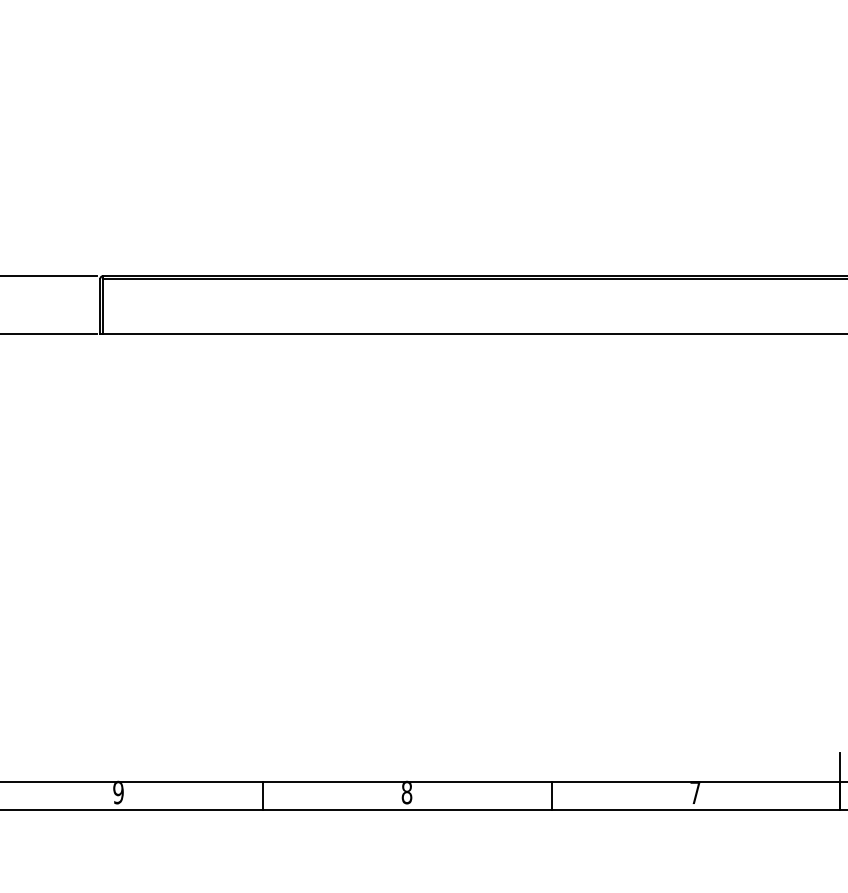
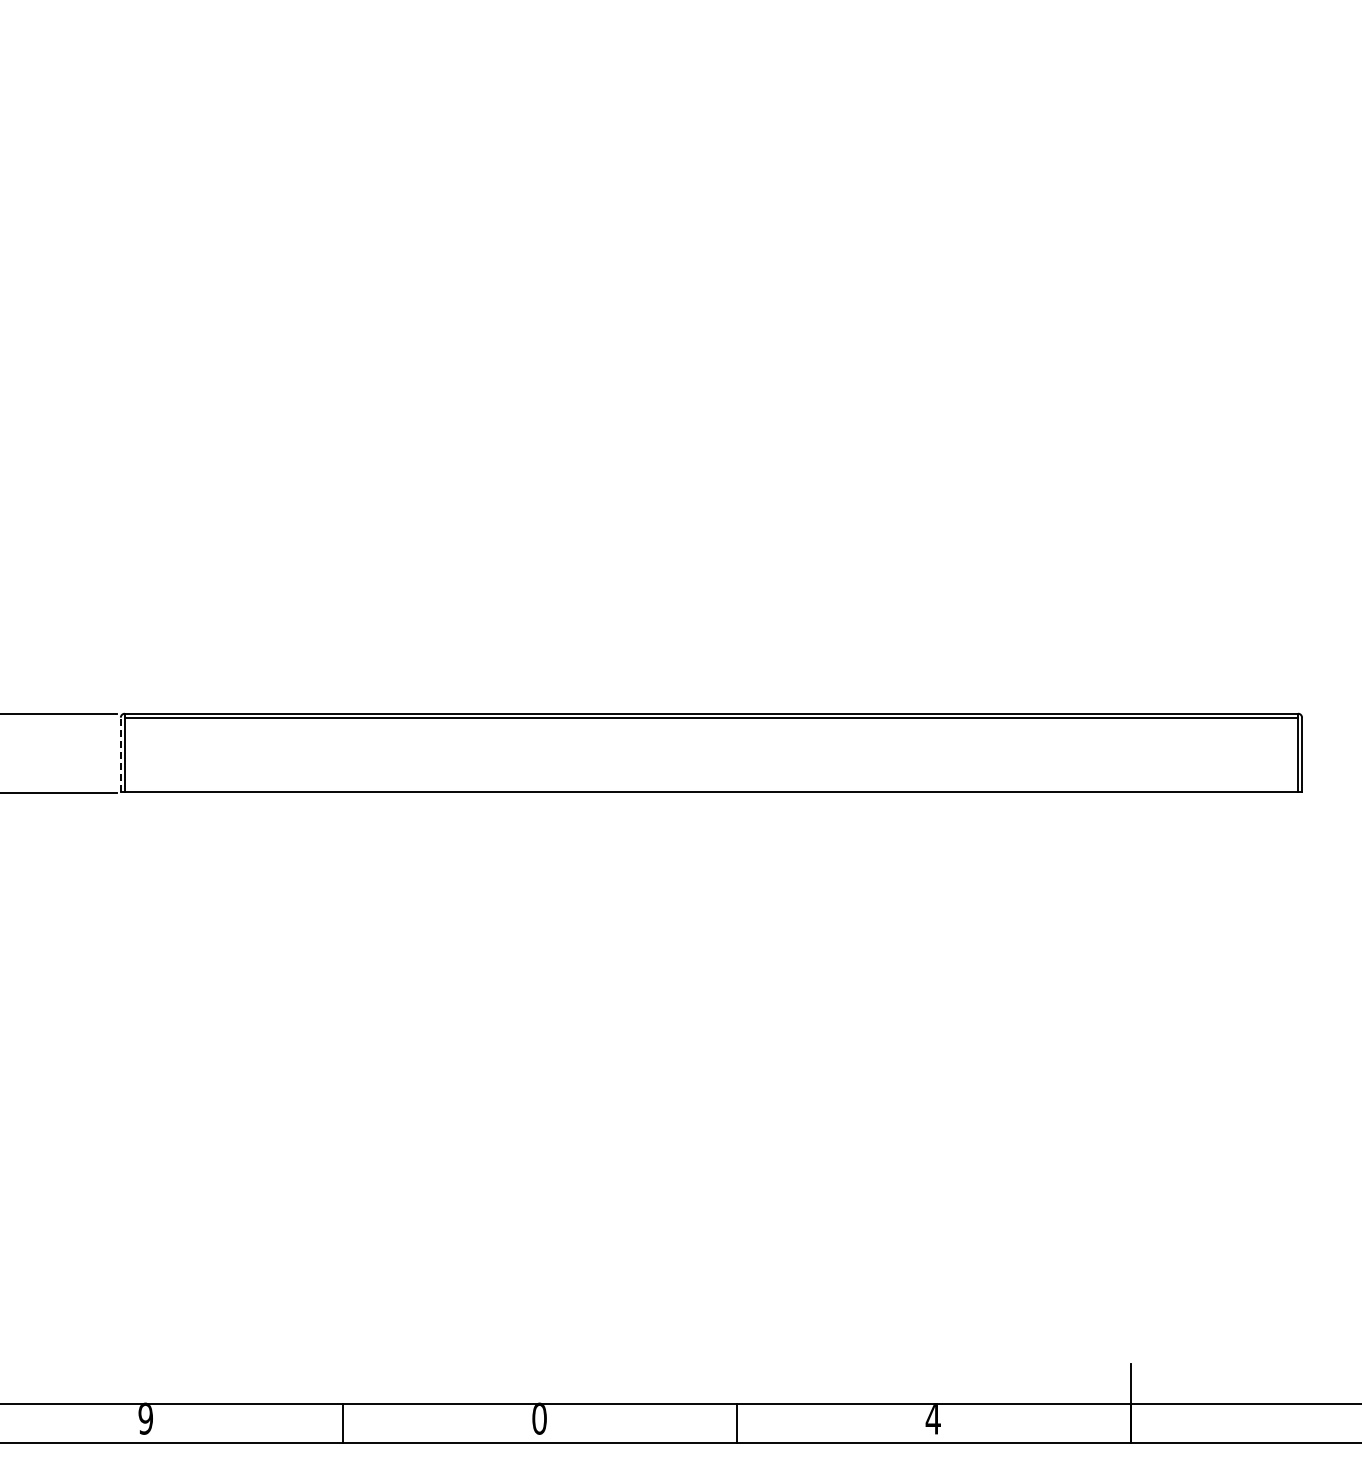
line: (99, 305) -> (120, 754), solid -> dashed
text: (406, 793) -> (539, 1419), 8 -> 0
text: (694, 793) -> (932, 1419), 7 -> 4

